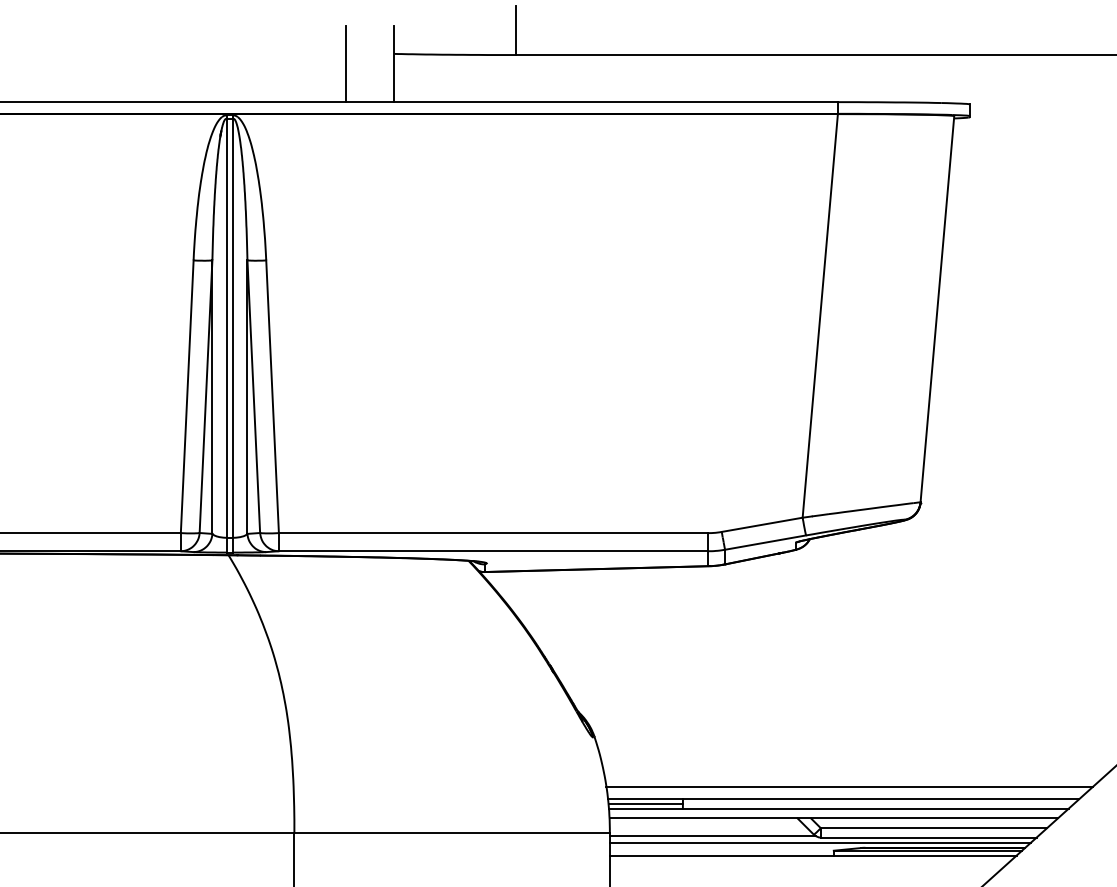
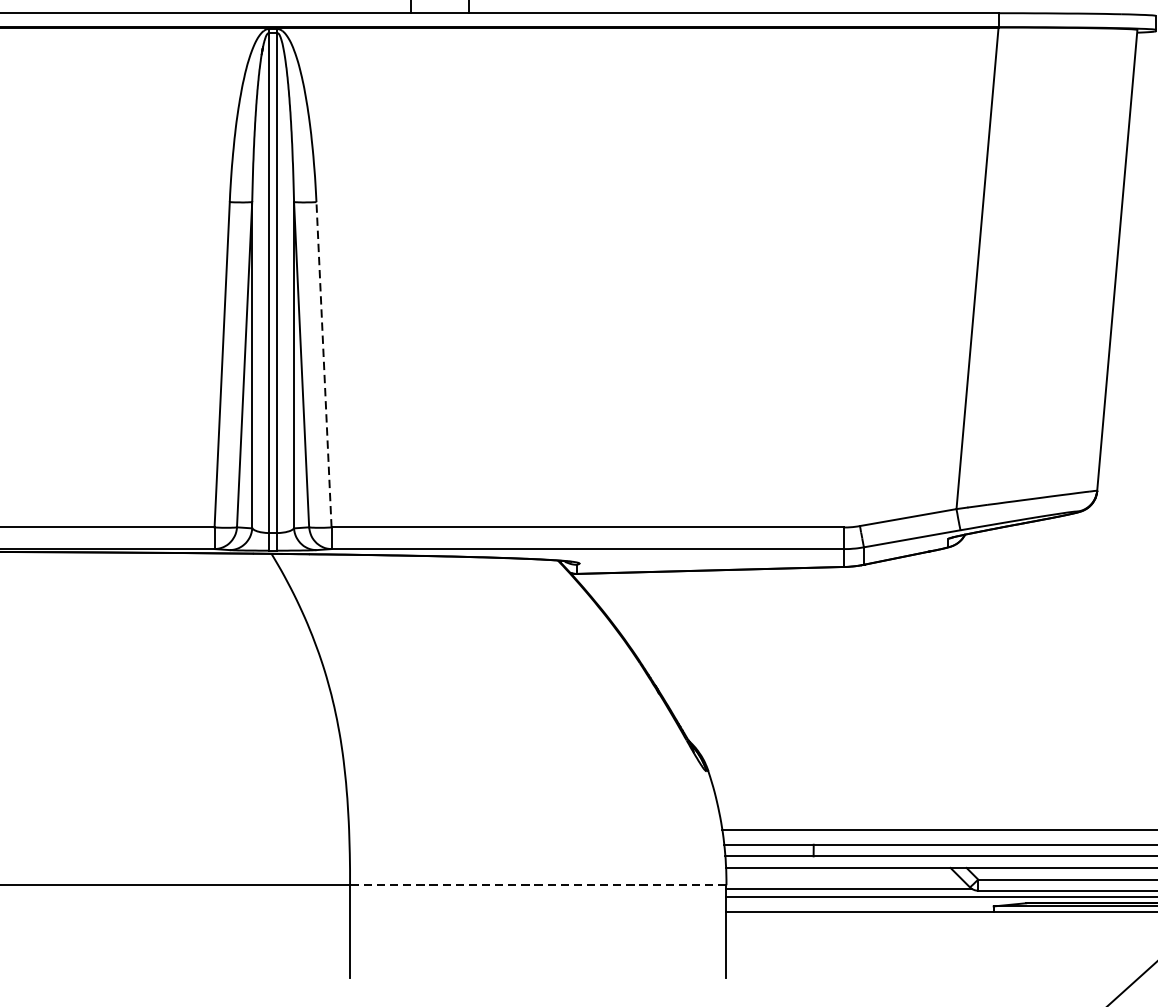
line: (272, 396) -> (323, 364), solid -> dashed
line: (645, 803) -> (768, 850), removed
line: (452, 833) -> (538, 885), solid -> dashed

